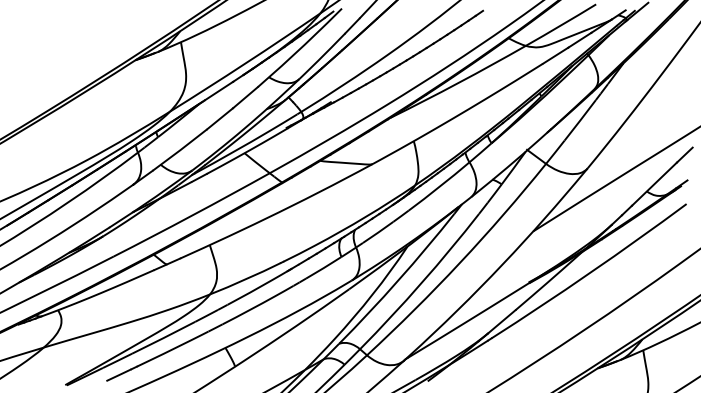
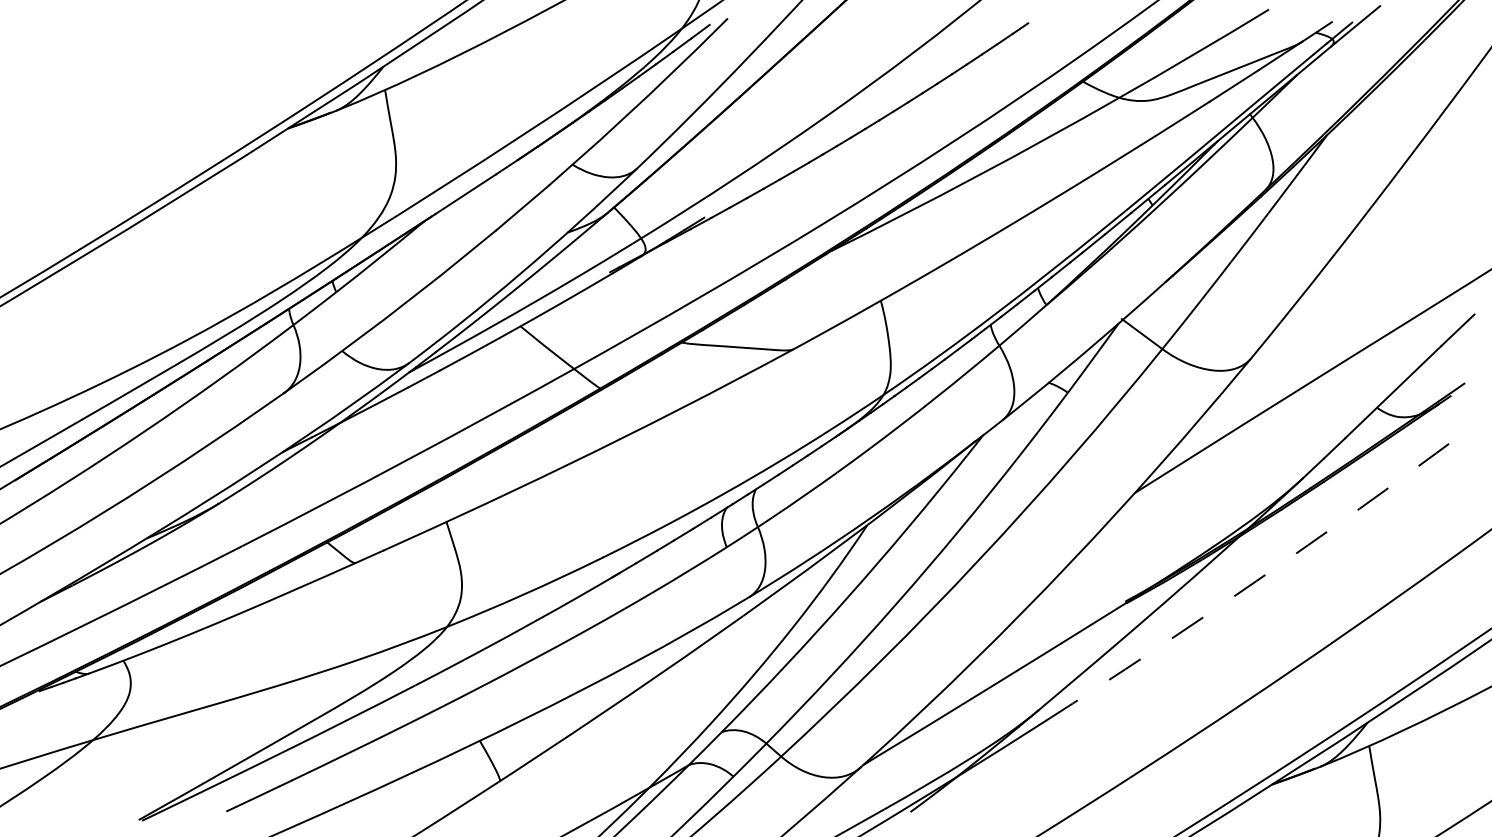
arc: (590, 272) -> (1256, 580), solid -> dashed

